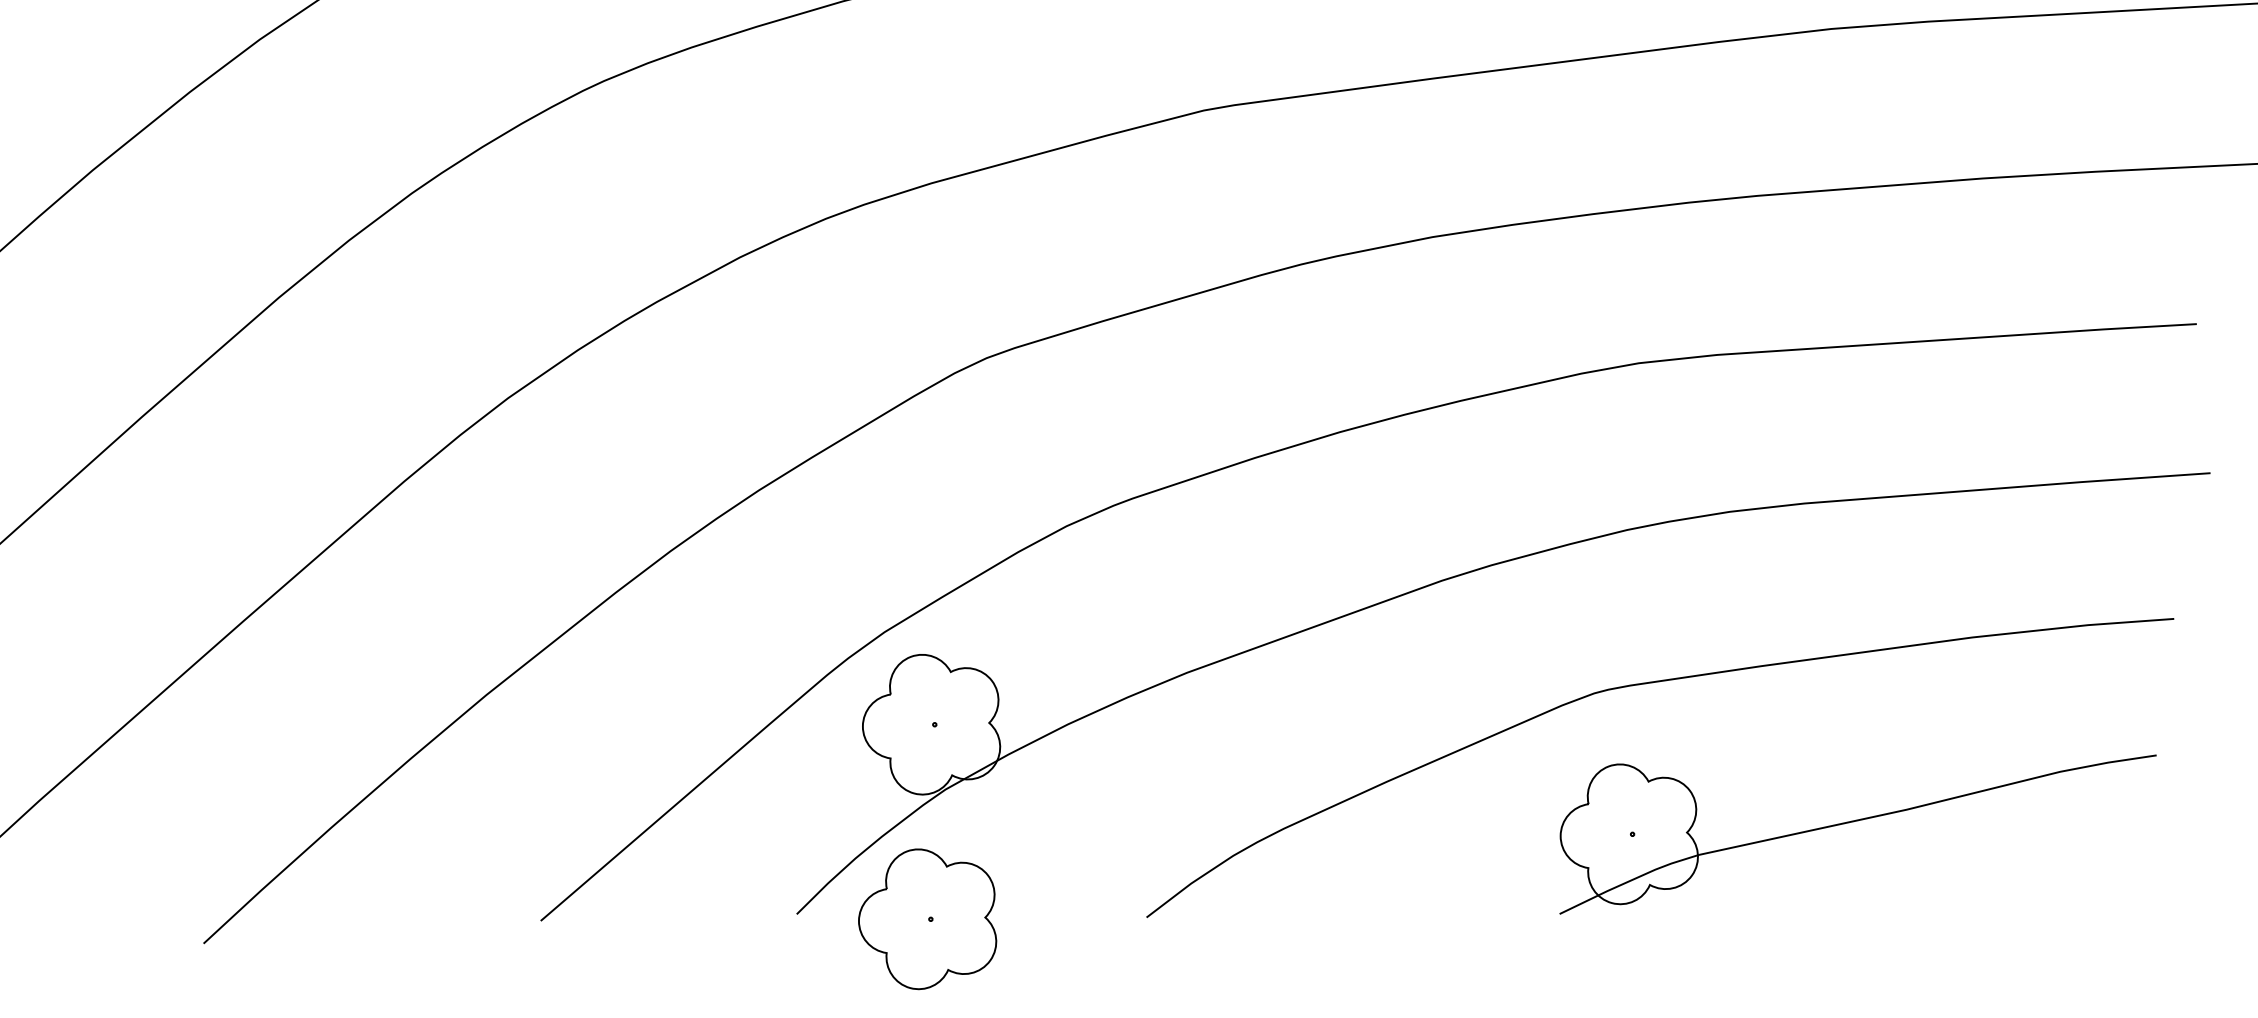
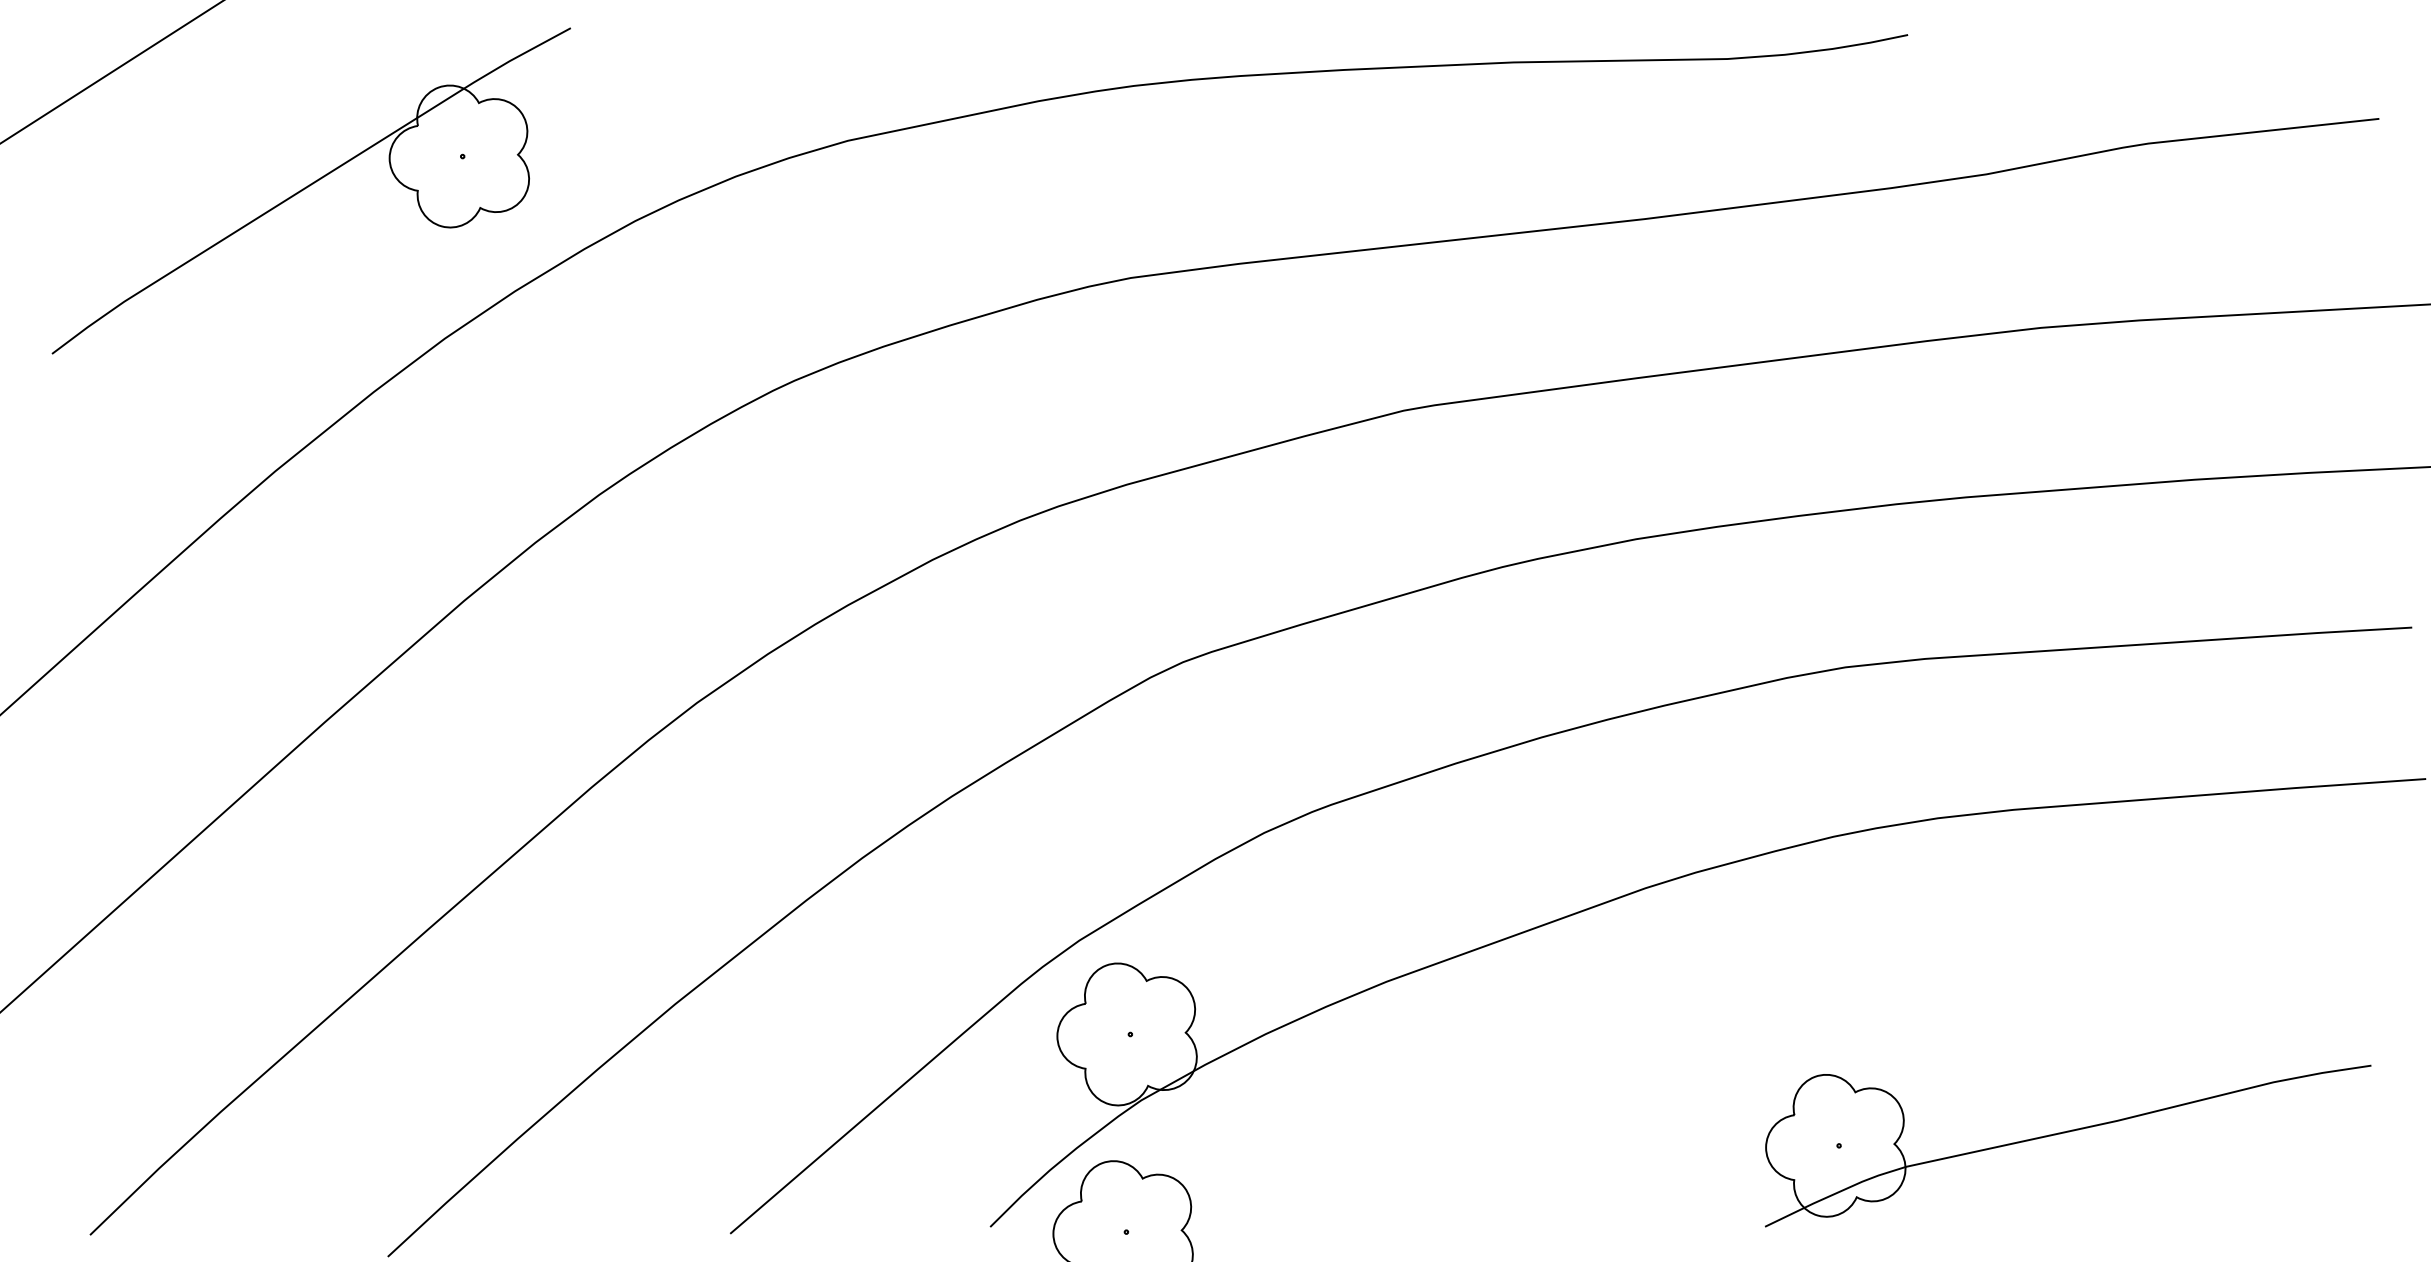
curve: (1646, 684) -> (1853, 993), removed

